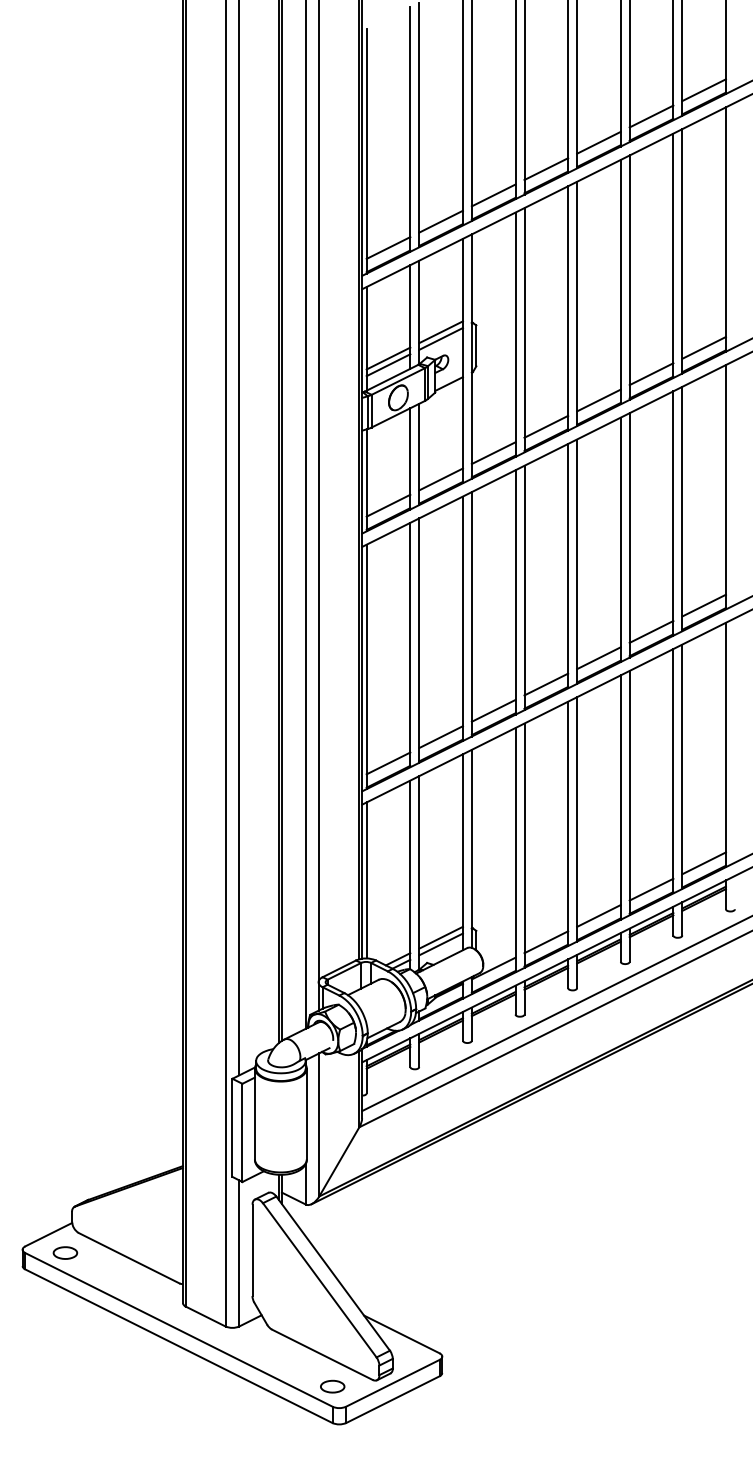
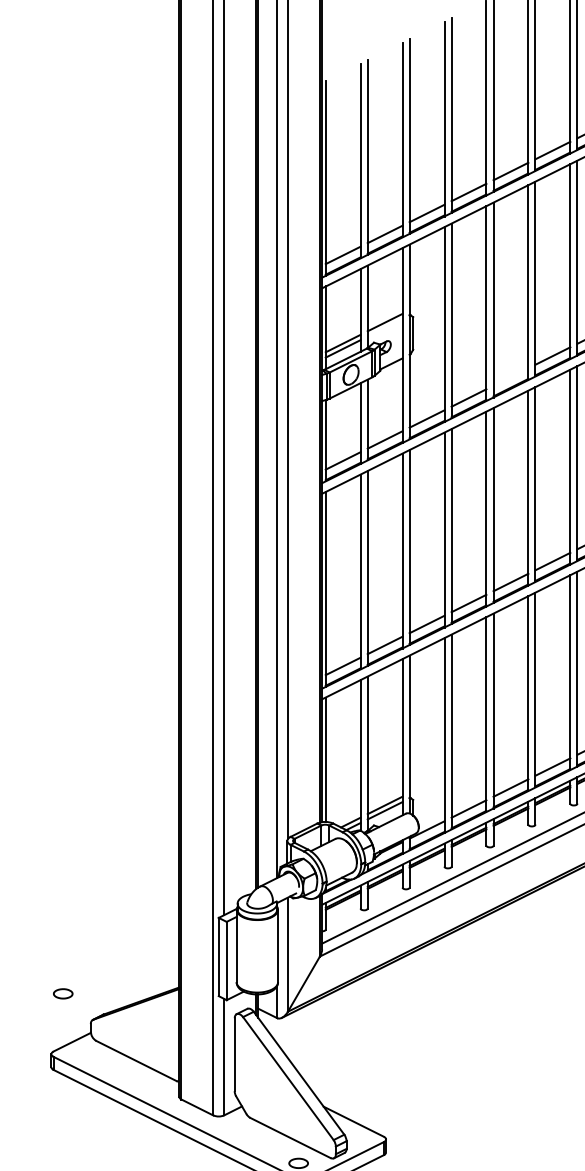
line: (440, 338) -> (384, 327), removed
line: (598, 400) -> (510, 377), removed
part: (65, 1252) -> (63, 993), moved

